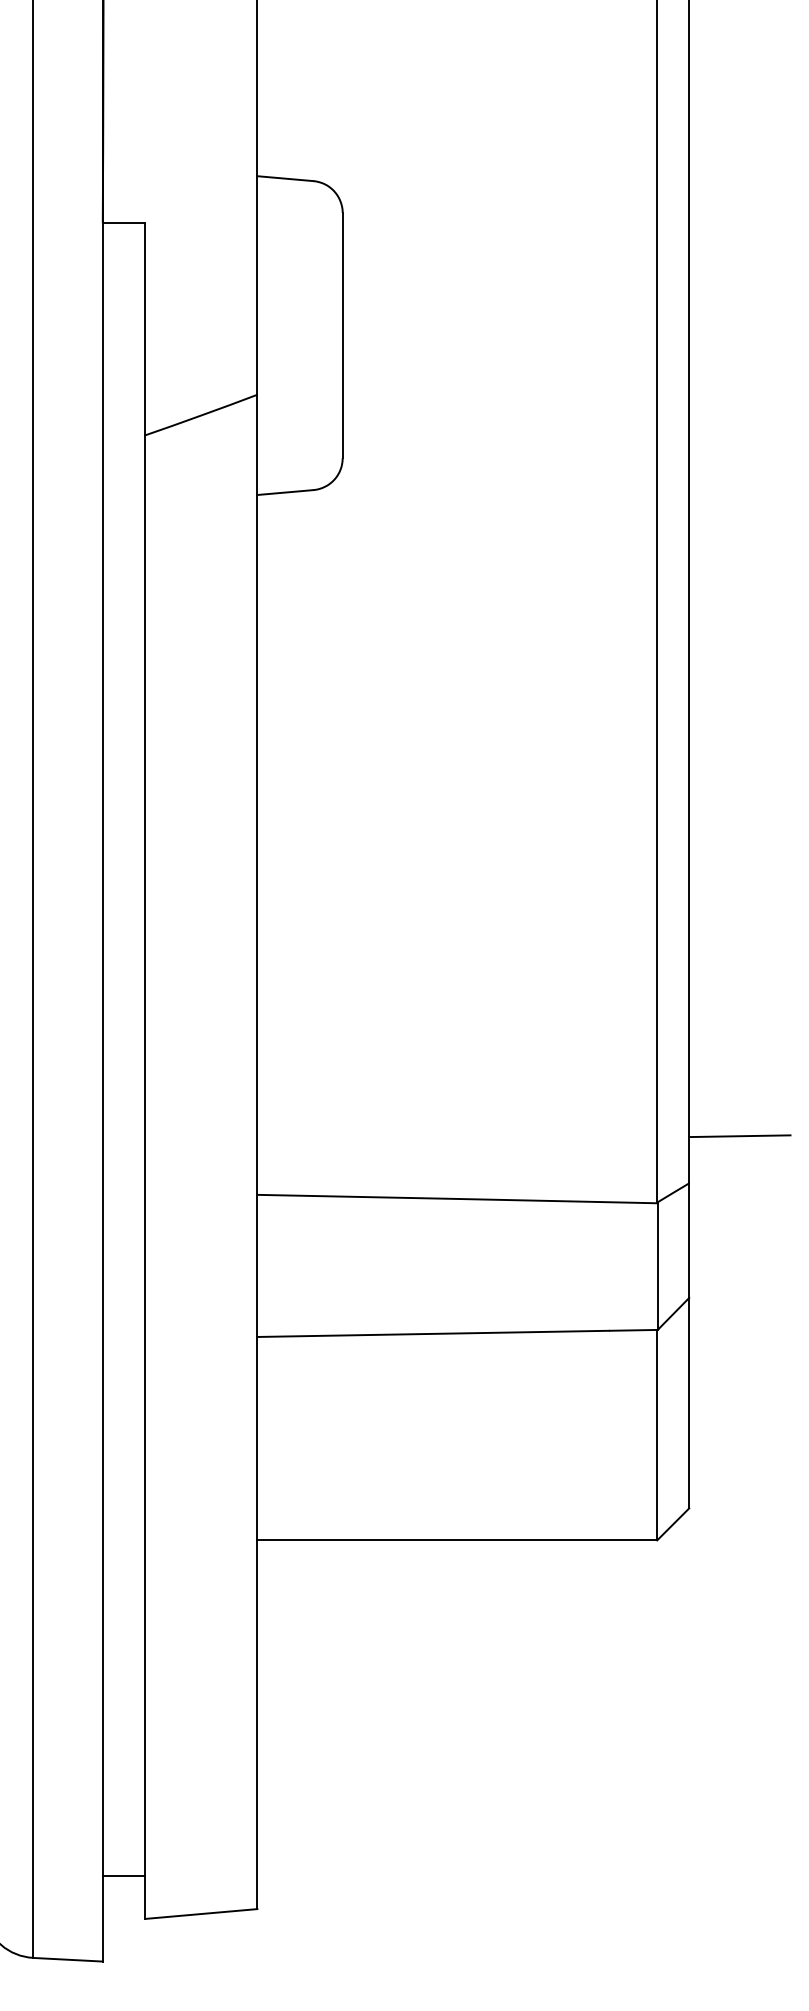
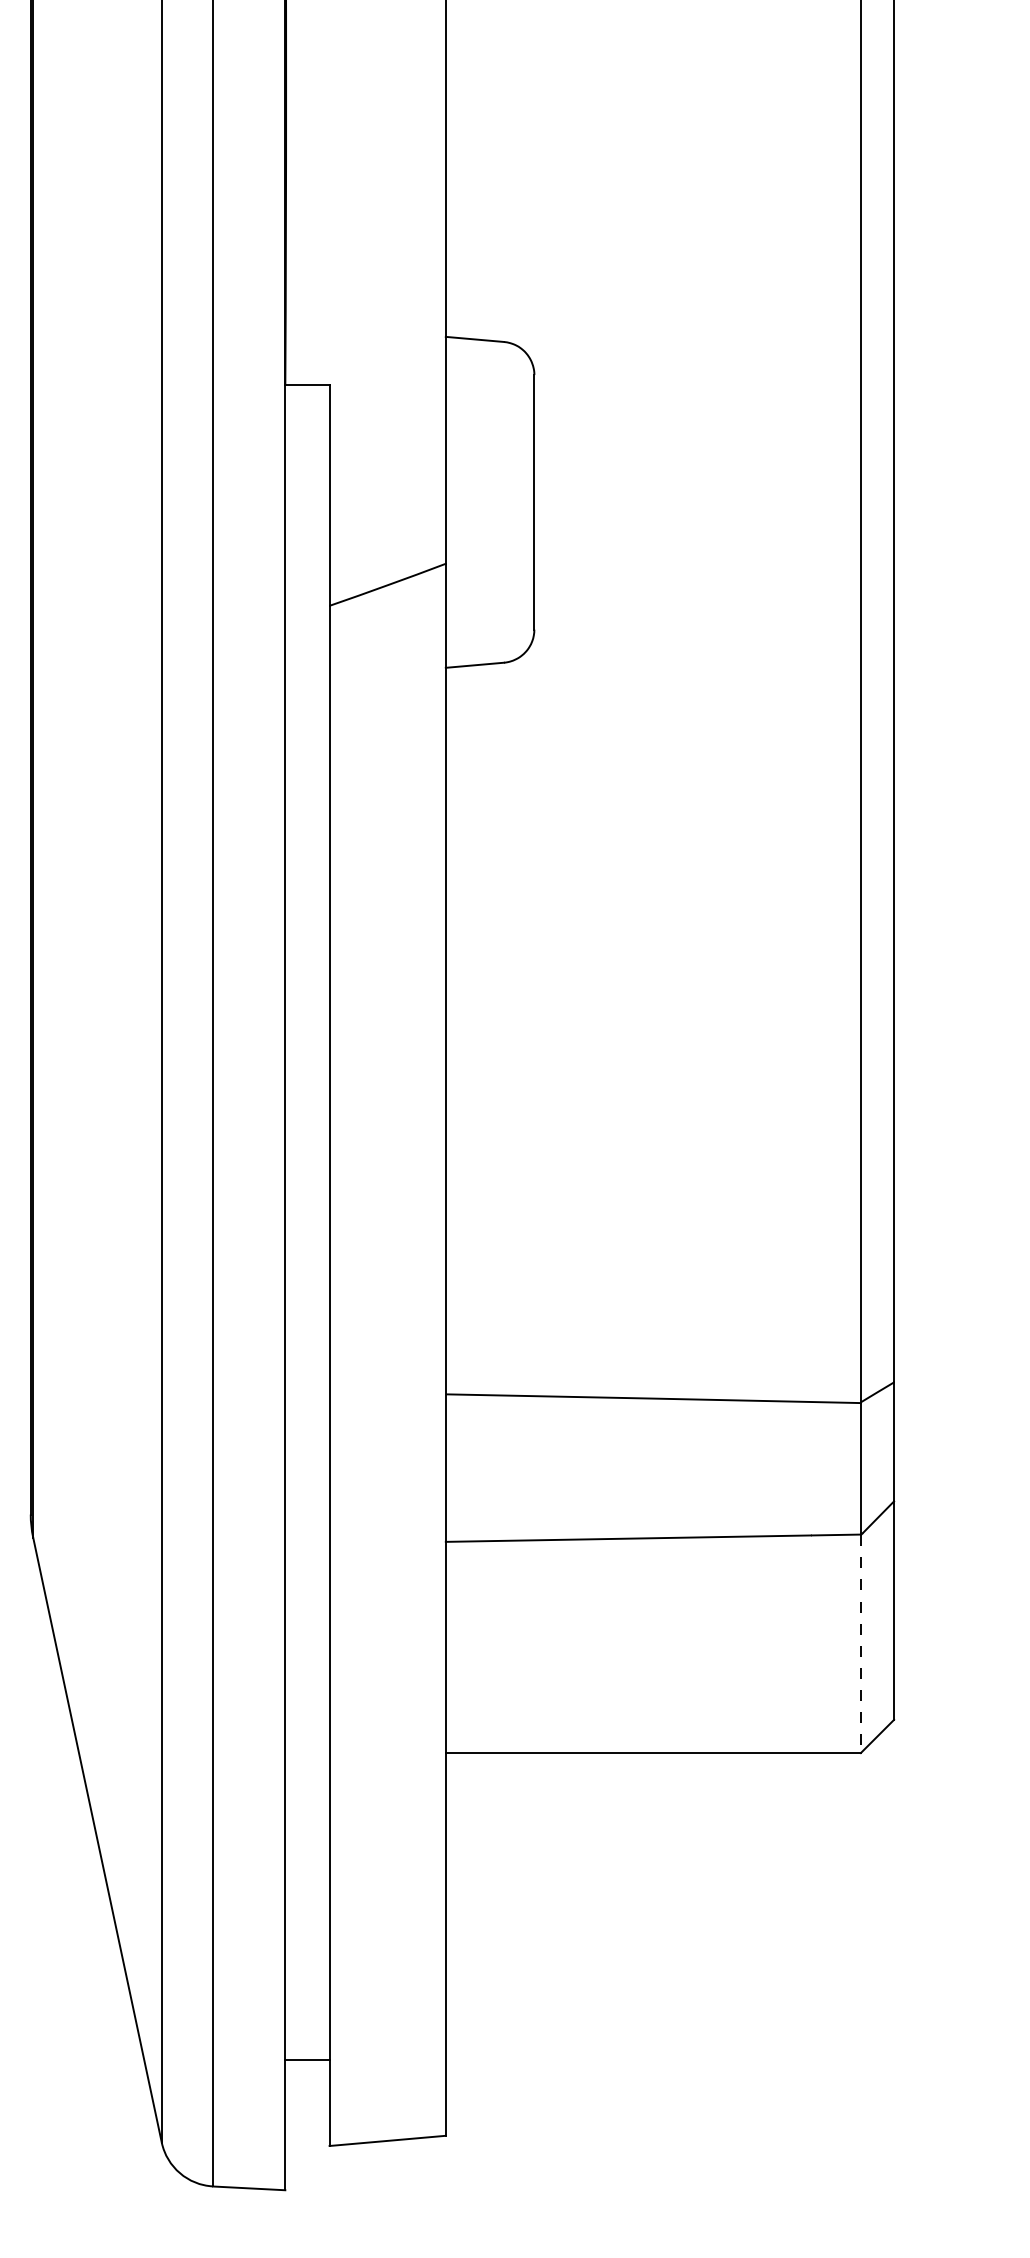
line: (739, 1136) -> (946, 1333), removed
line: (656, 1435) -> (860, 1644), solid -> dashed
line: (124, 1876) -> (307, 2059), moved

